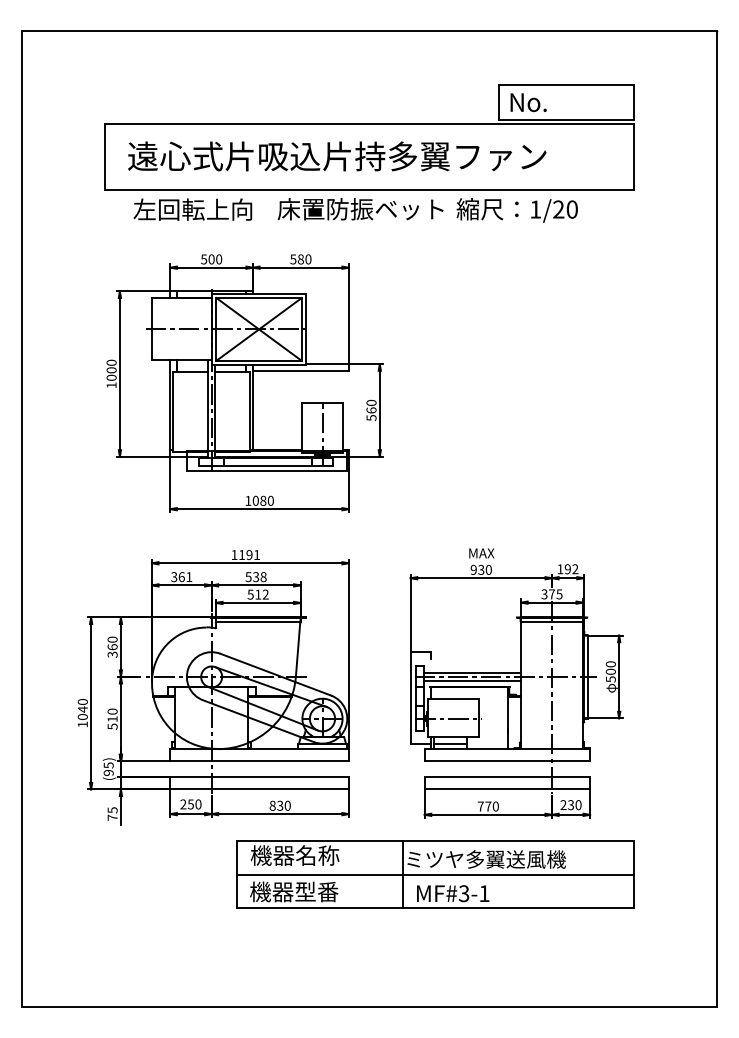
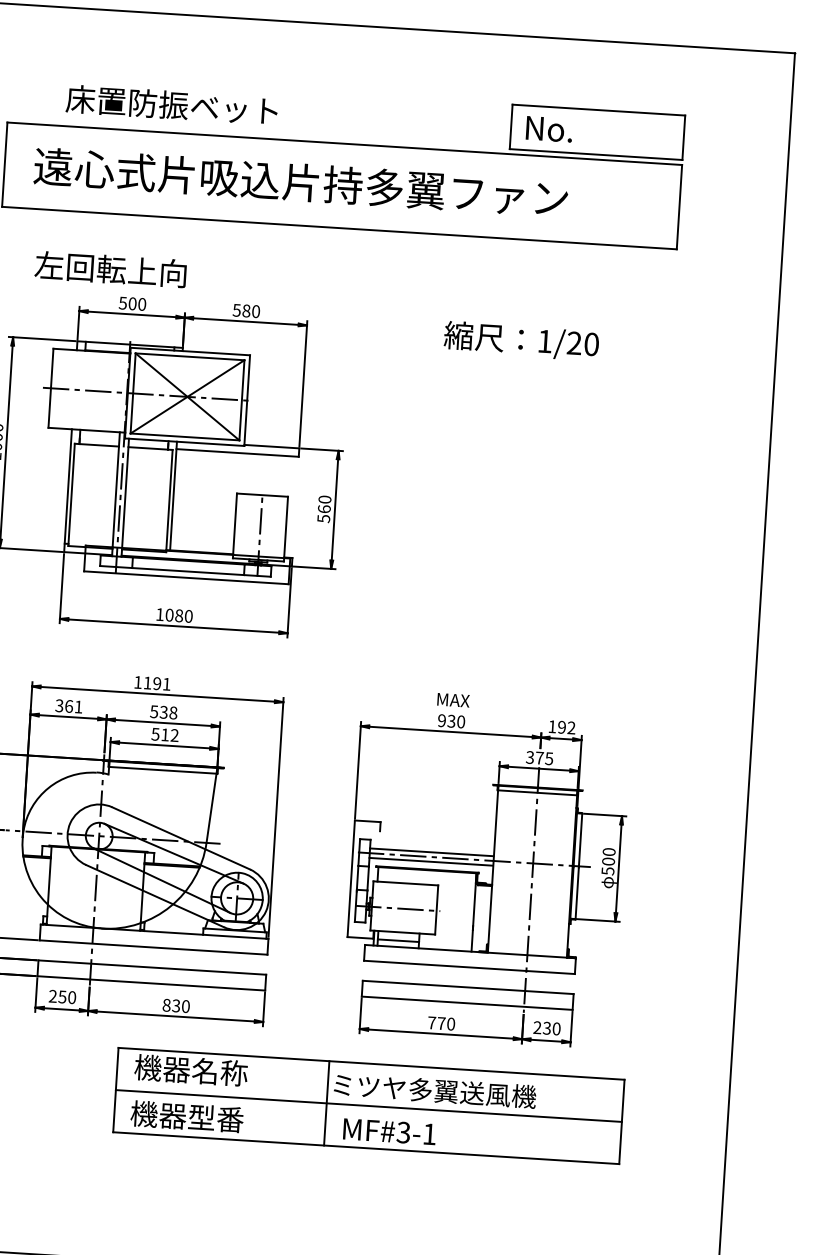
text: (192, 209) -> (110, 269), moved
text: (360, 209) -> (171, 105), moved
text: (516, 210) -> (520, 341), moved

